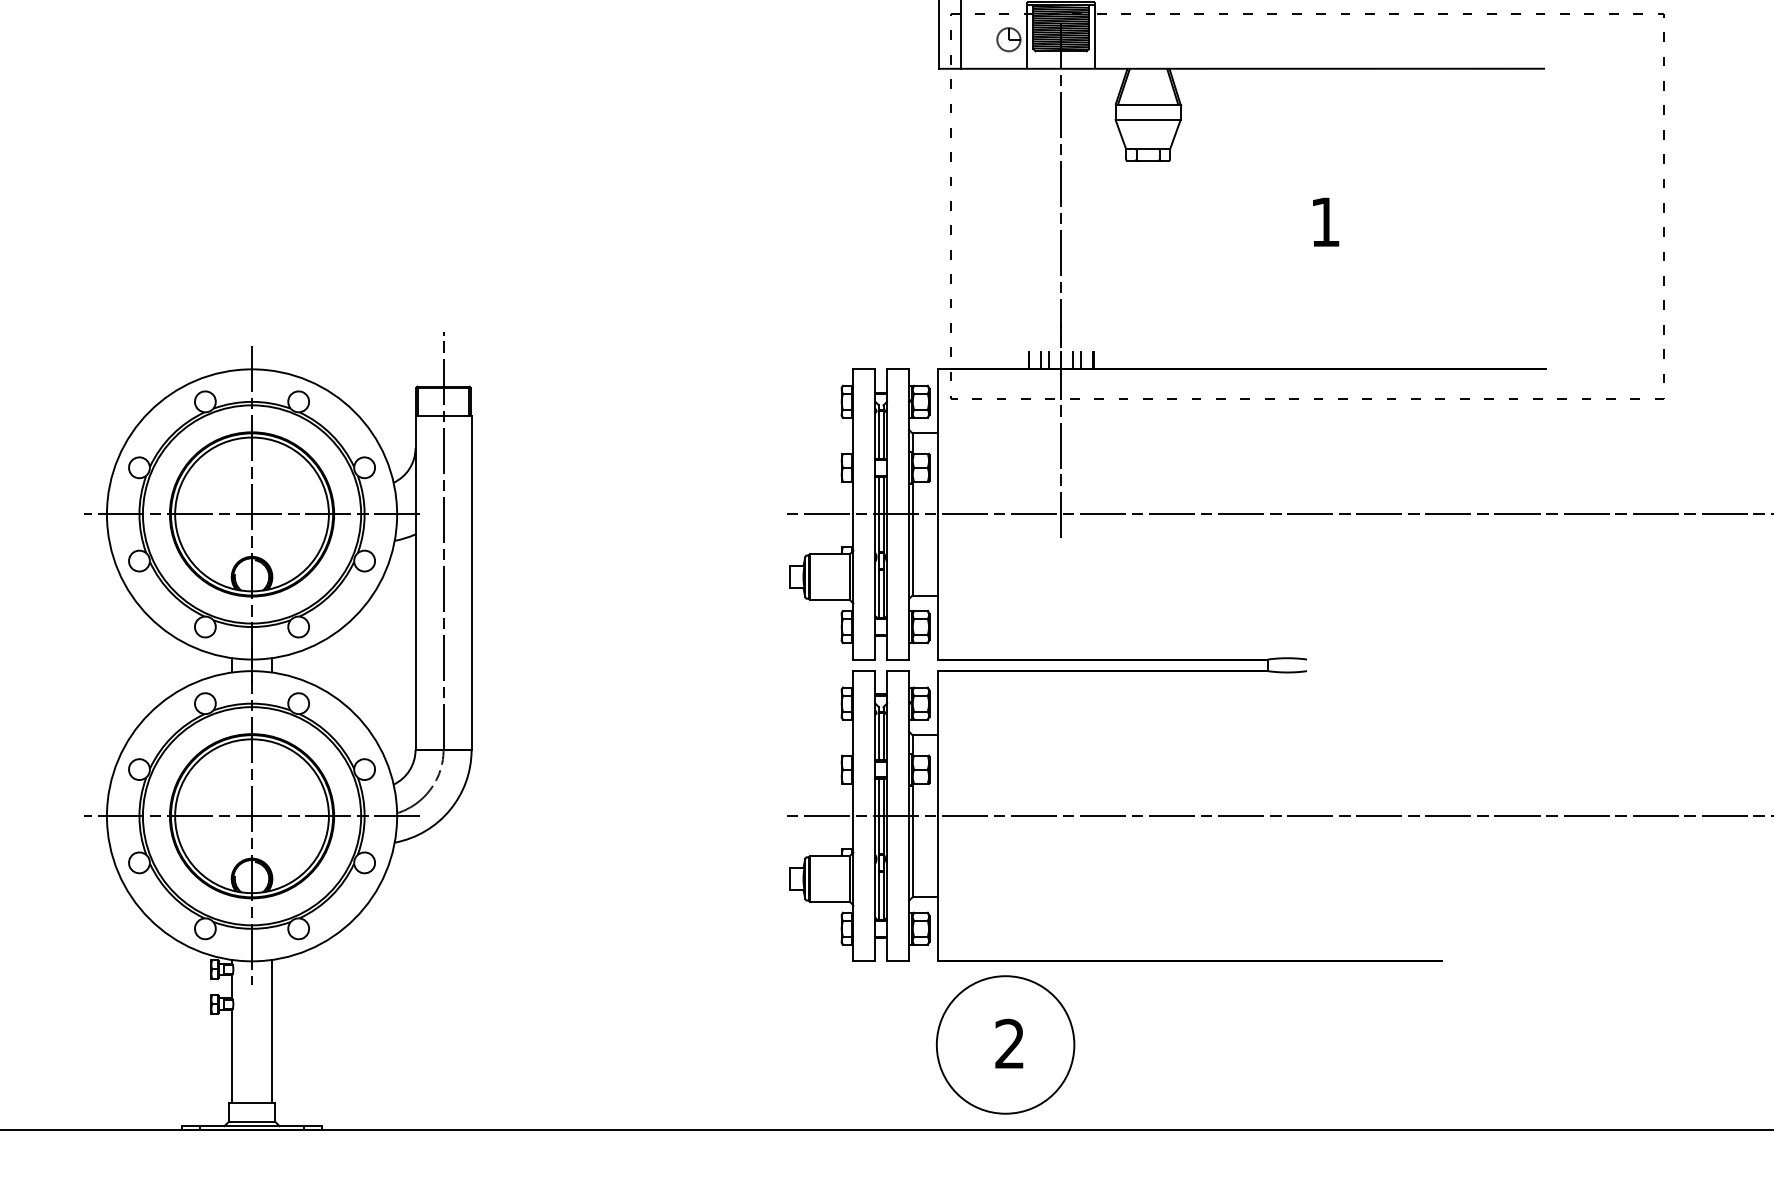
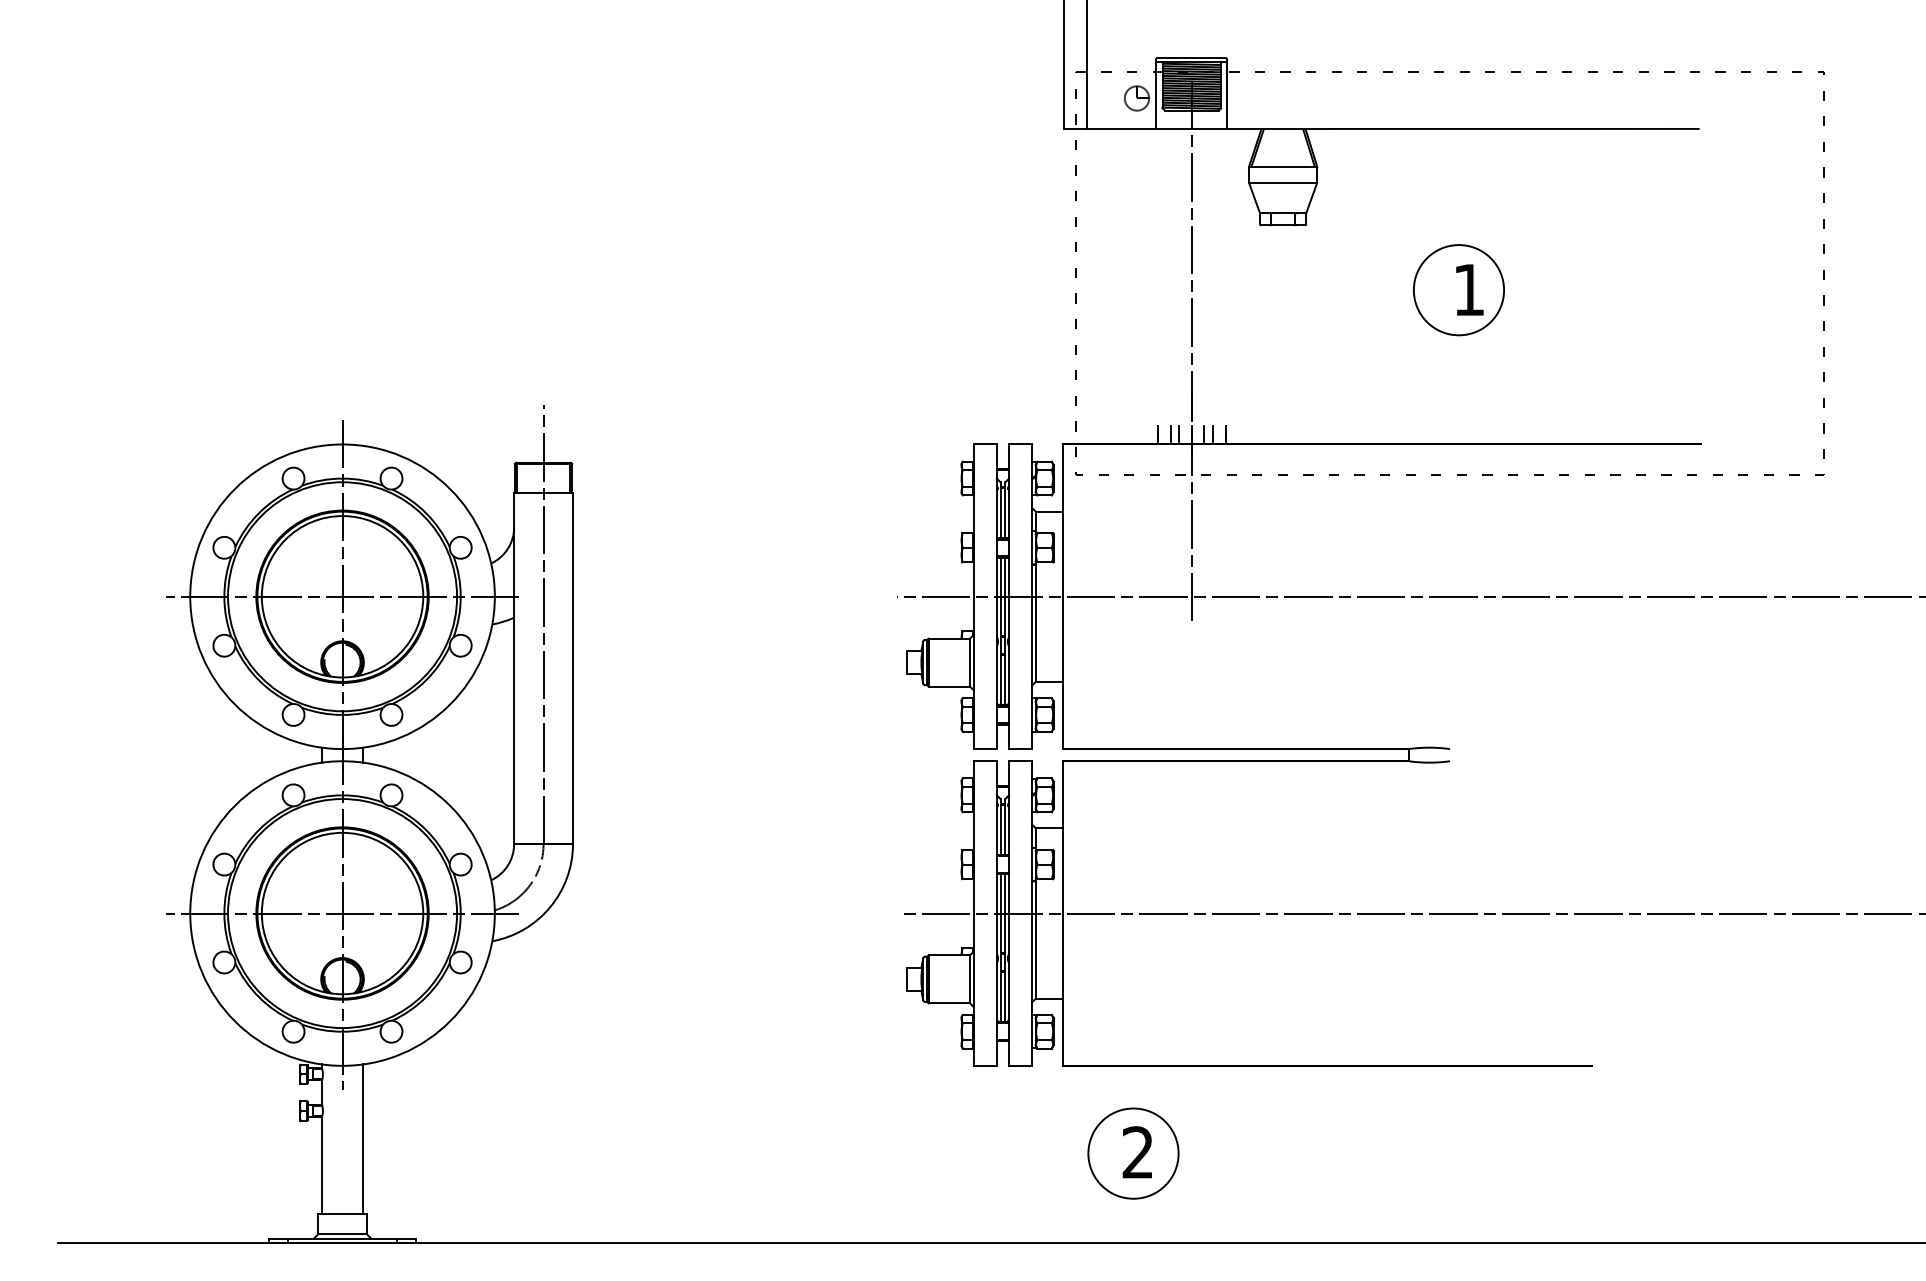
circle: (1315, 222) -> (1458, 290), added
circle: (1005, 1044) -> (1133, 1153), size x0.62

